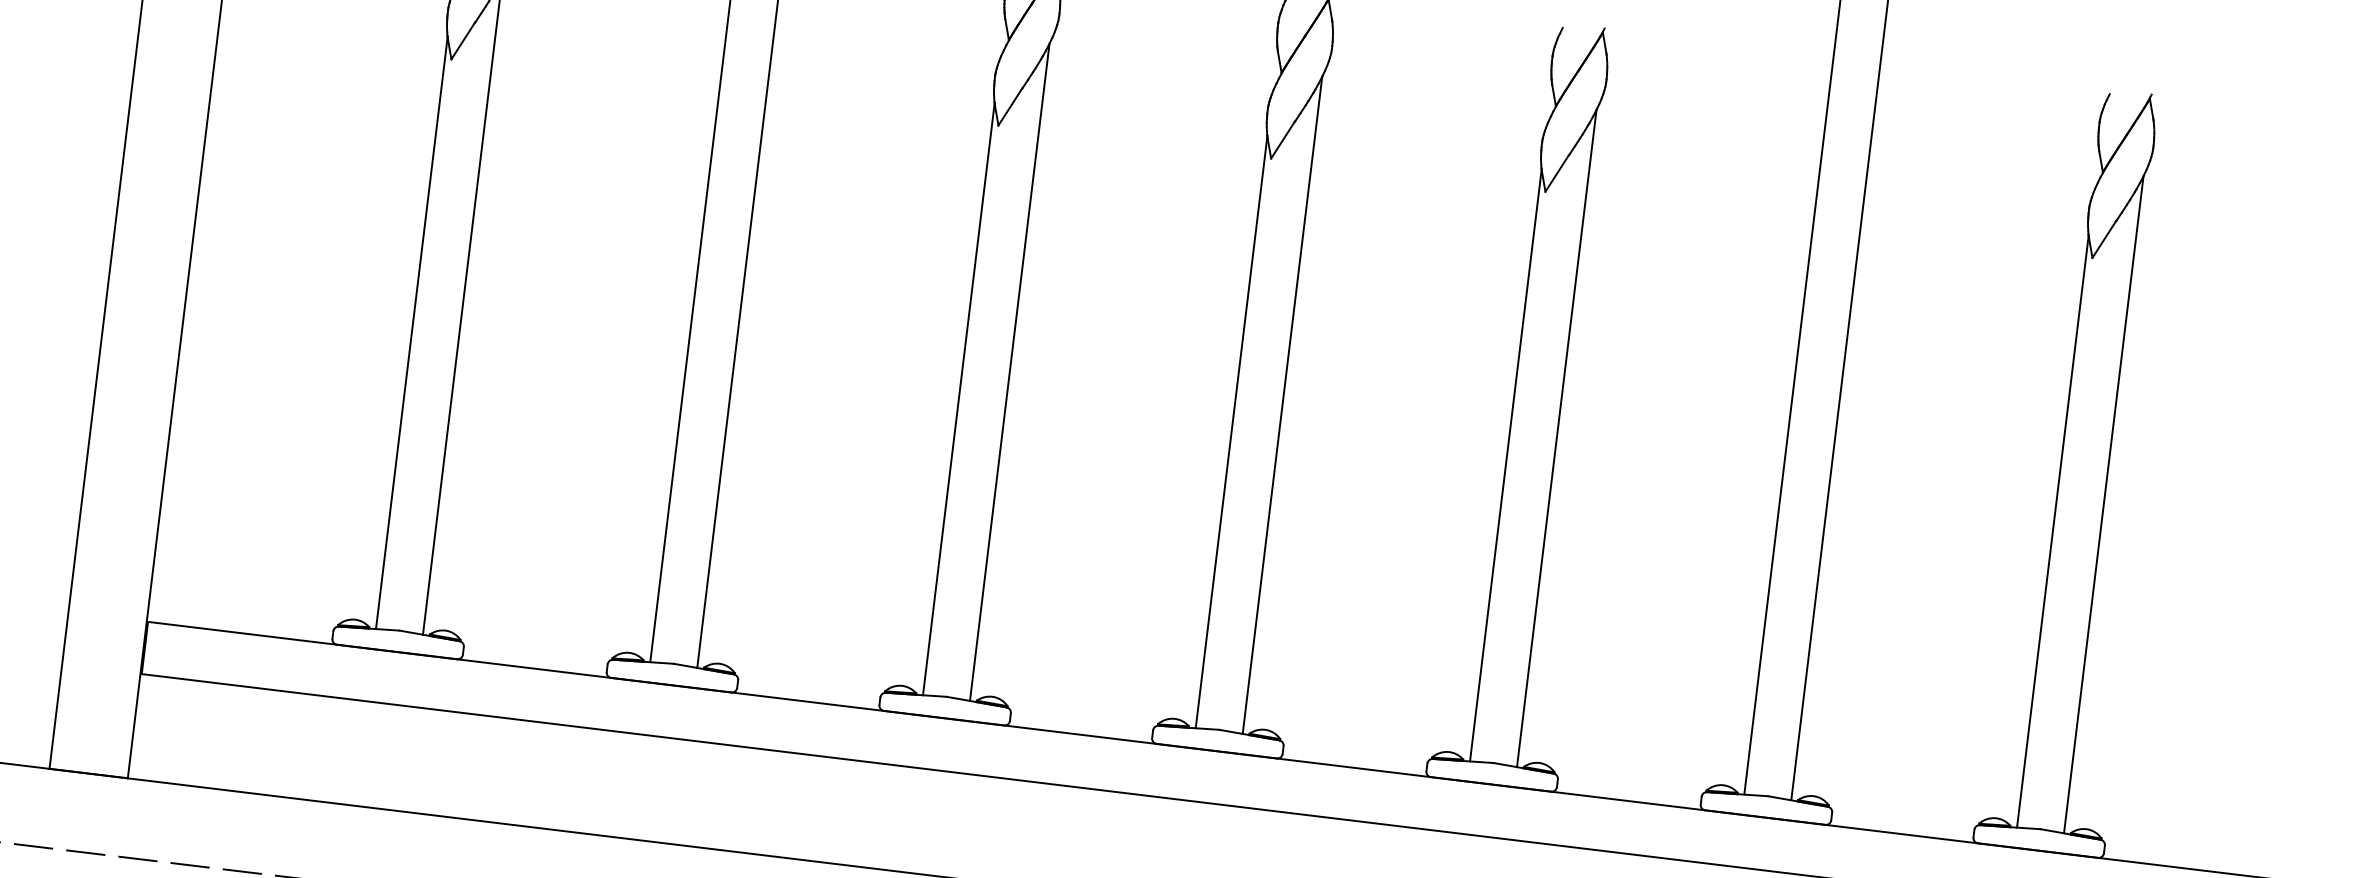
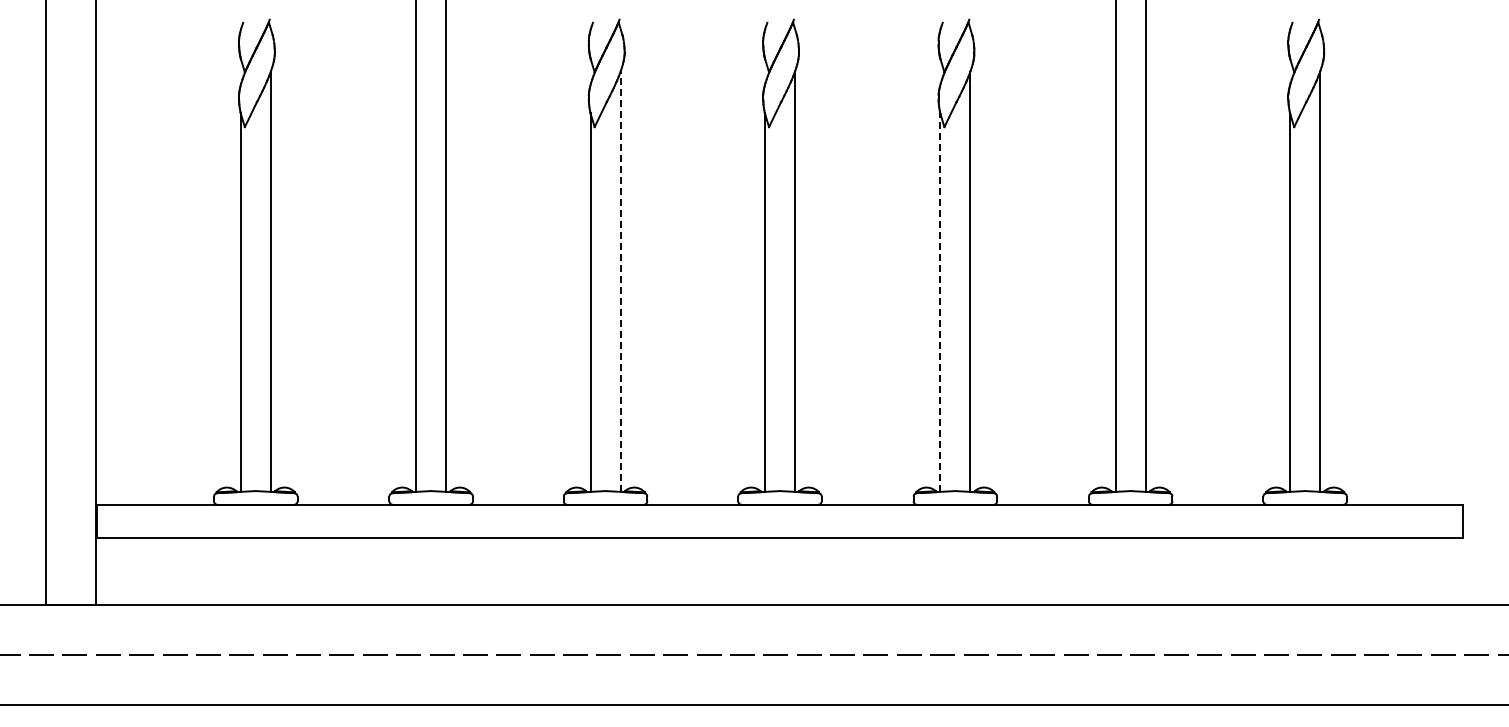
line: (1009, 371) -> (620, 281), solid -> dashed
line: (1506, 465) -> (940, 302), solid -> dashed

